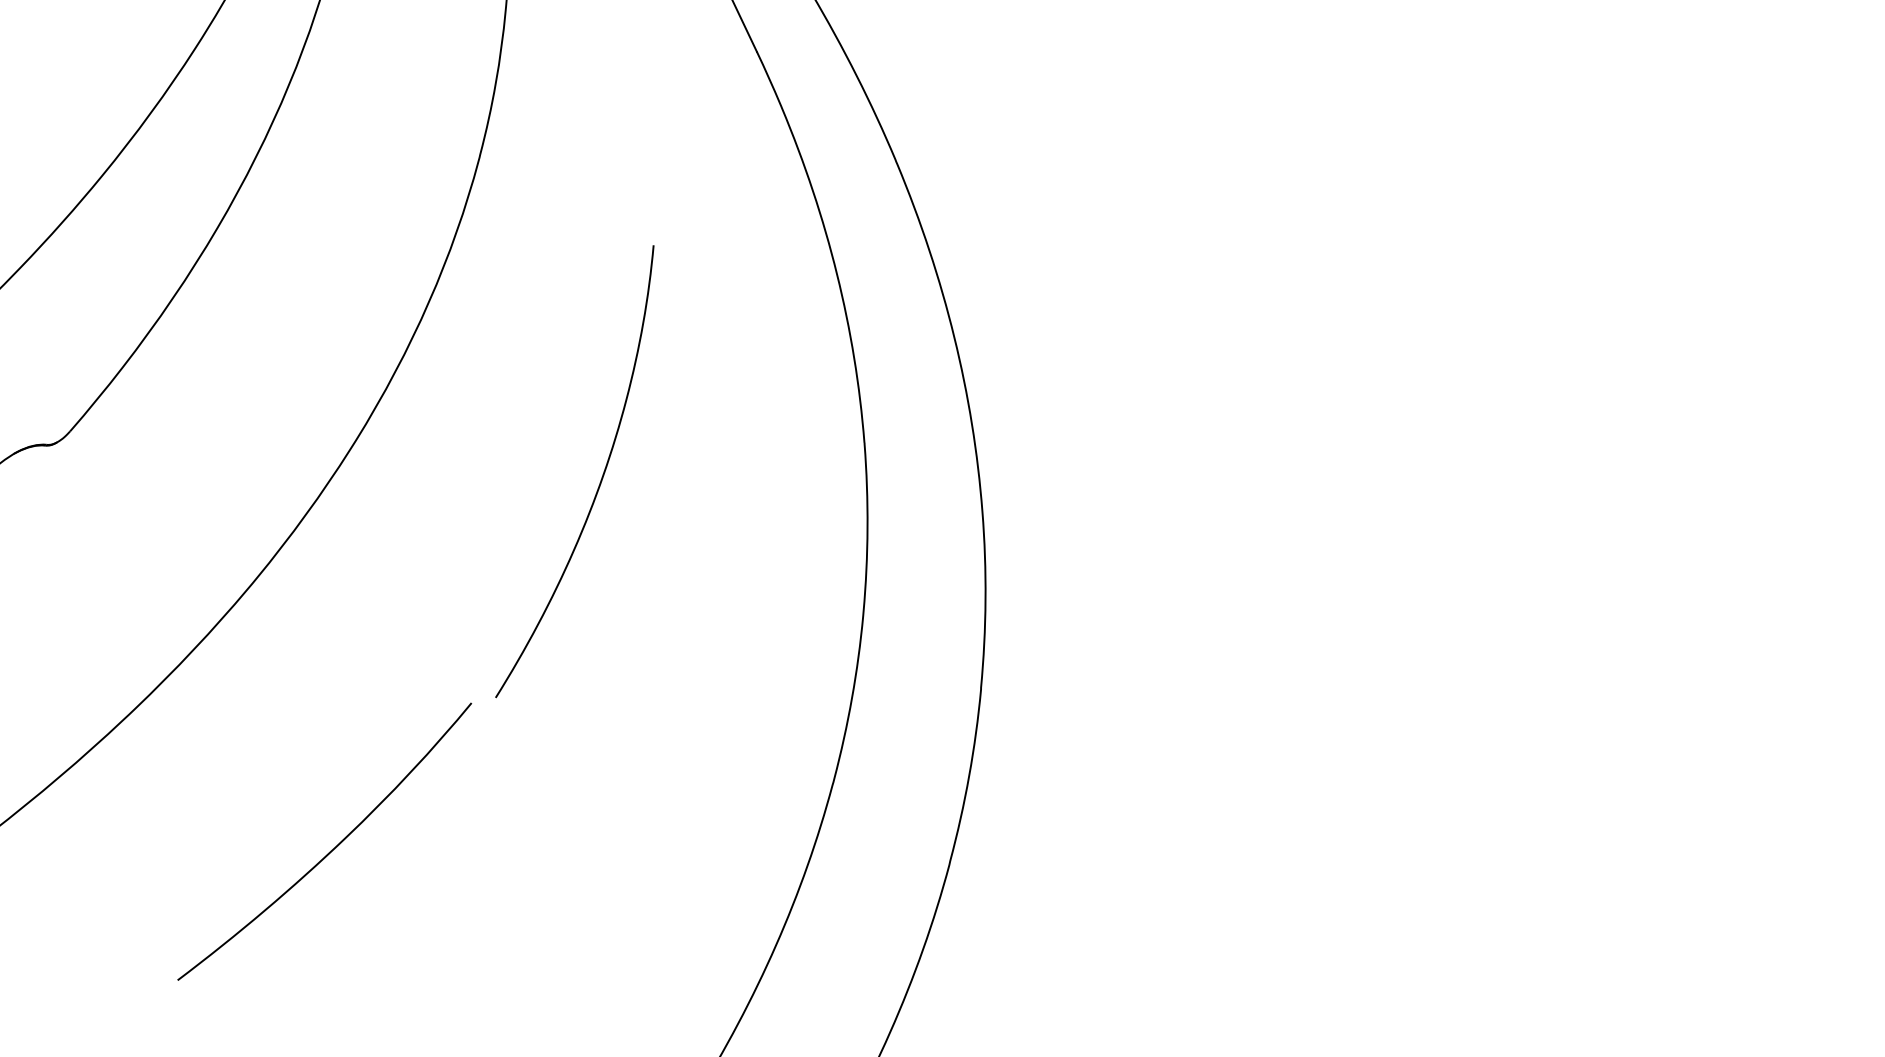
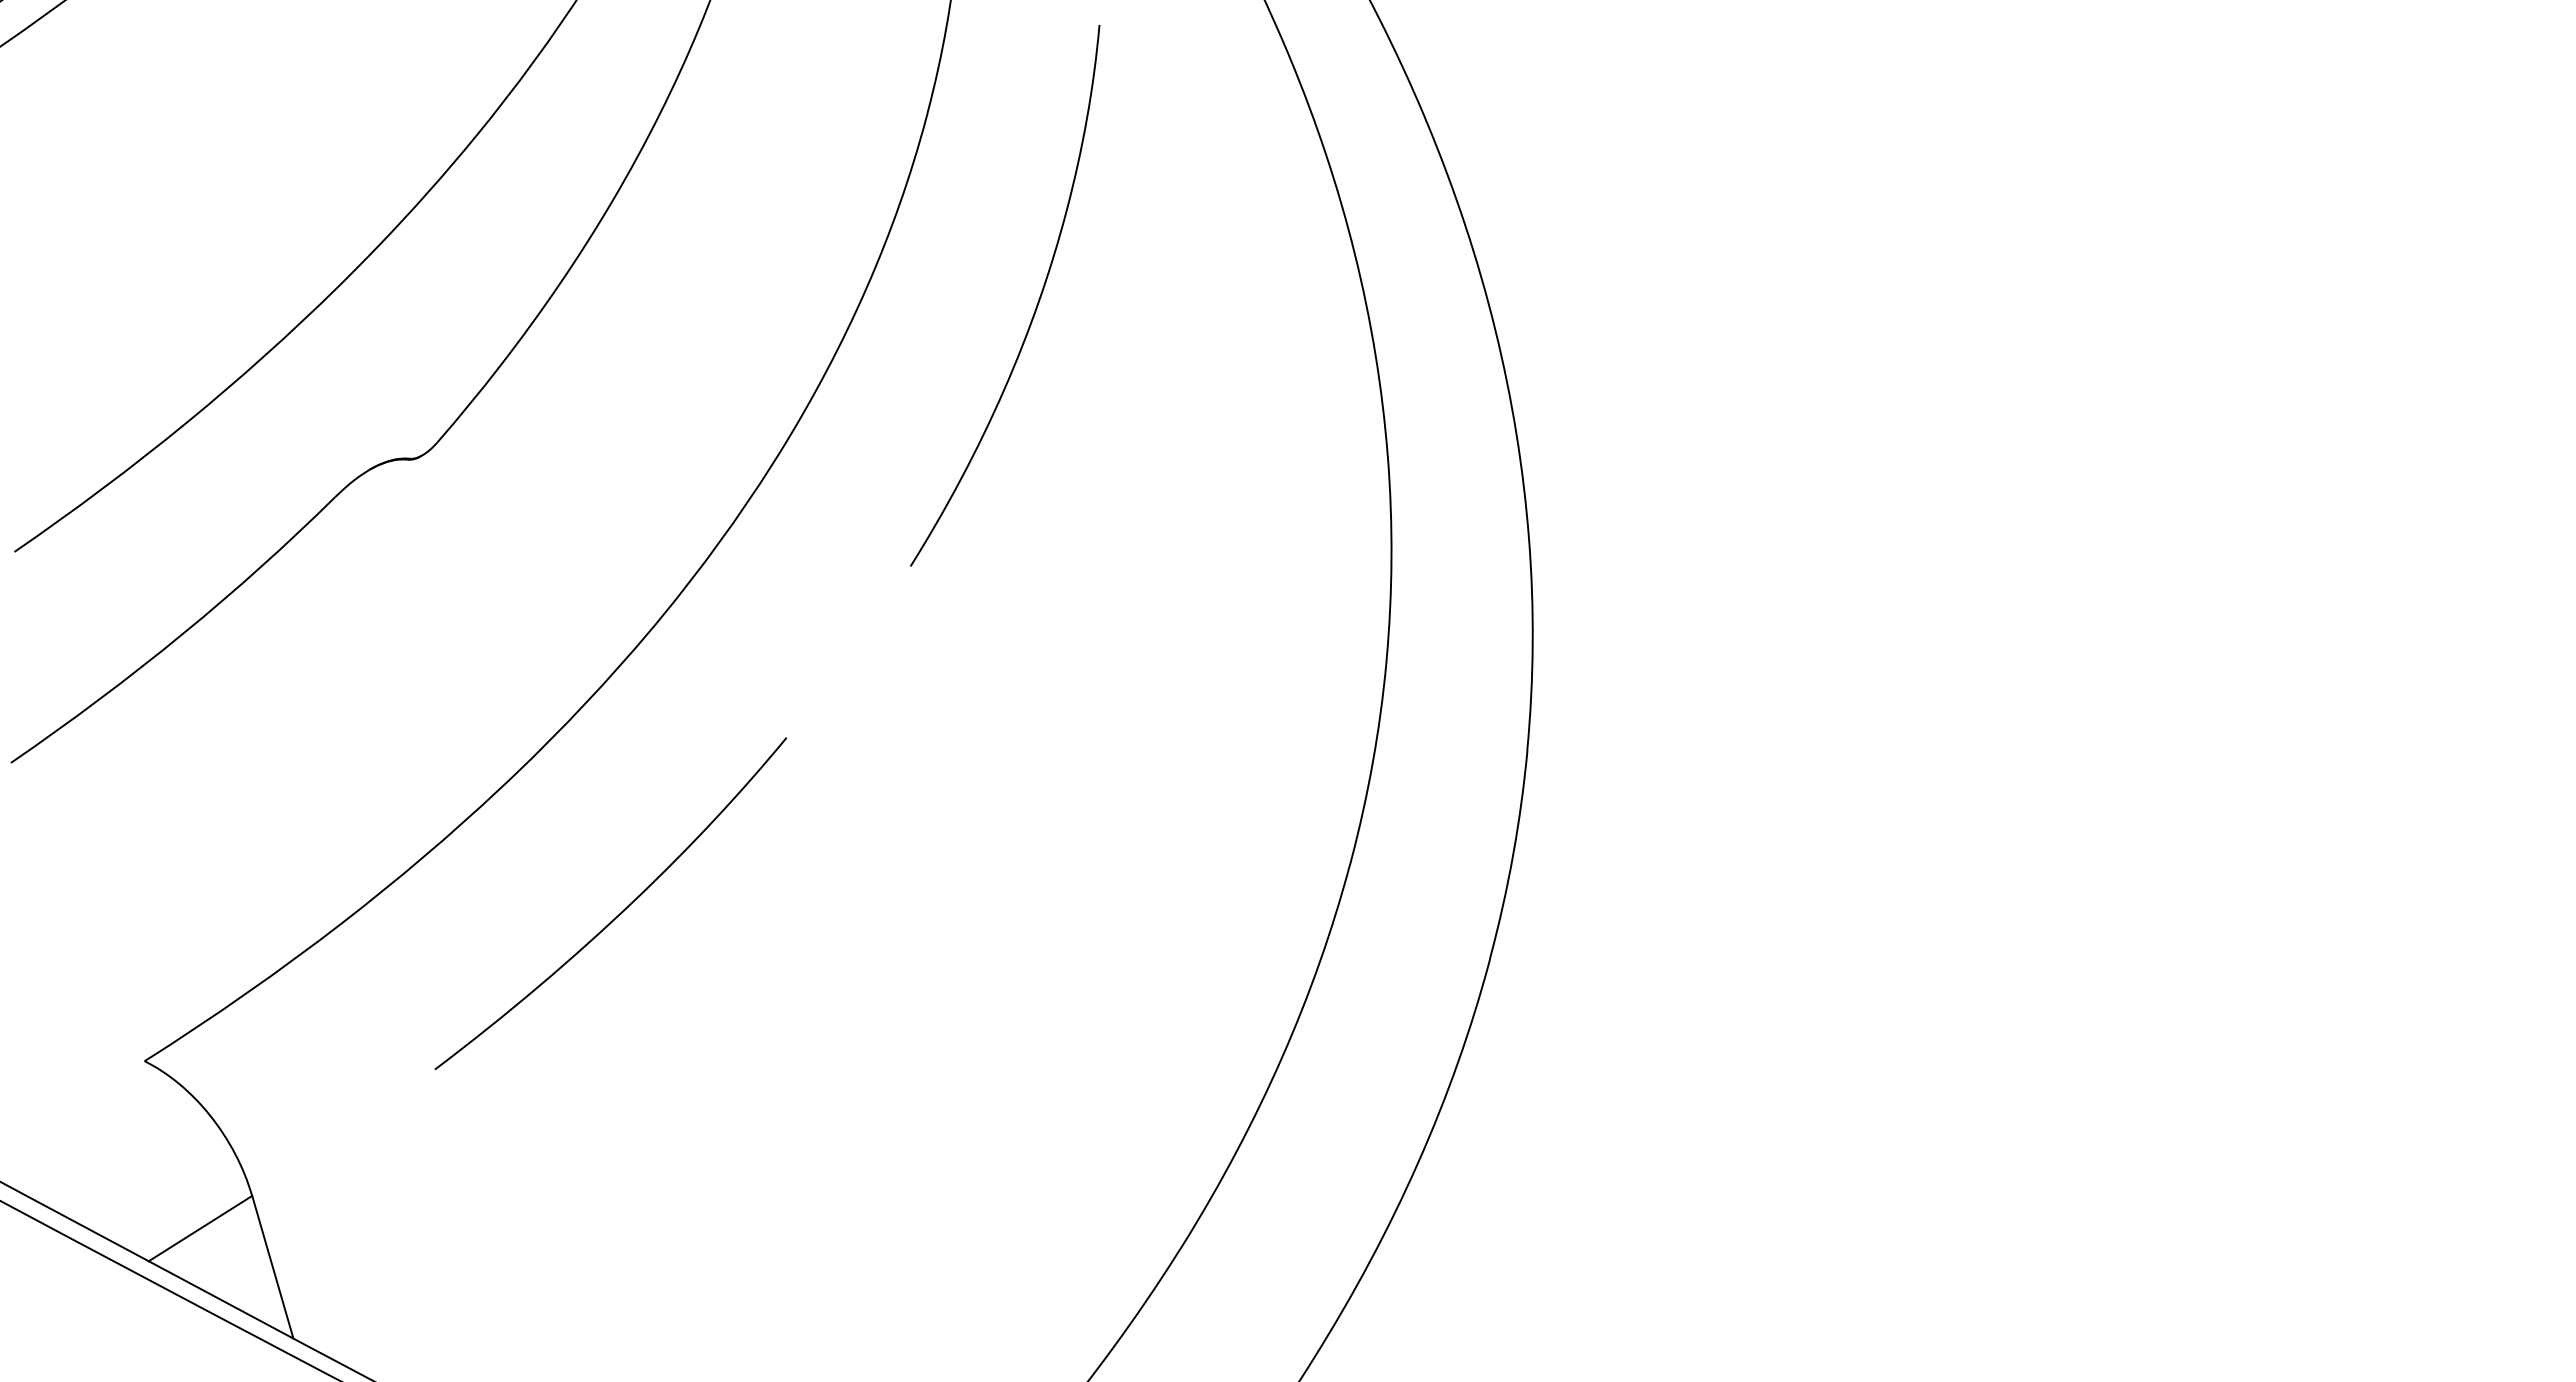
curve: (600, 478) -> (1036, 304), moved
curve: (332, 849) -> (620, 912), moved

